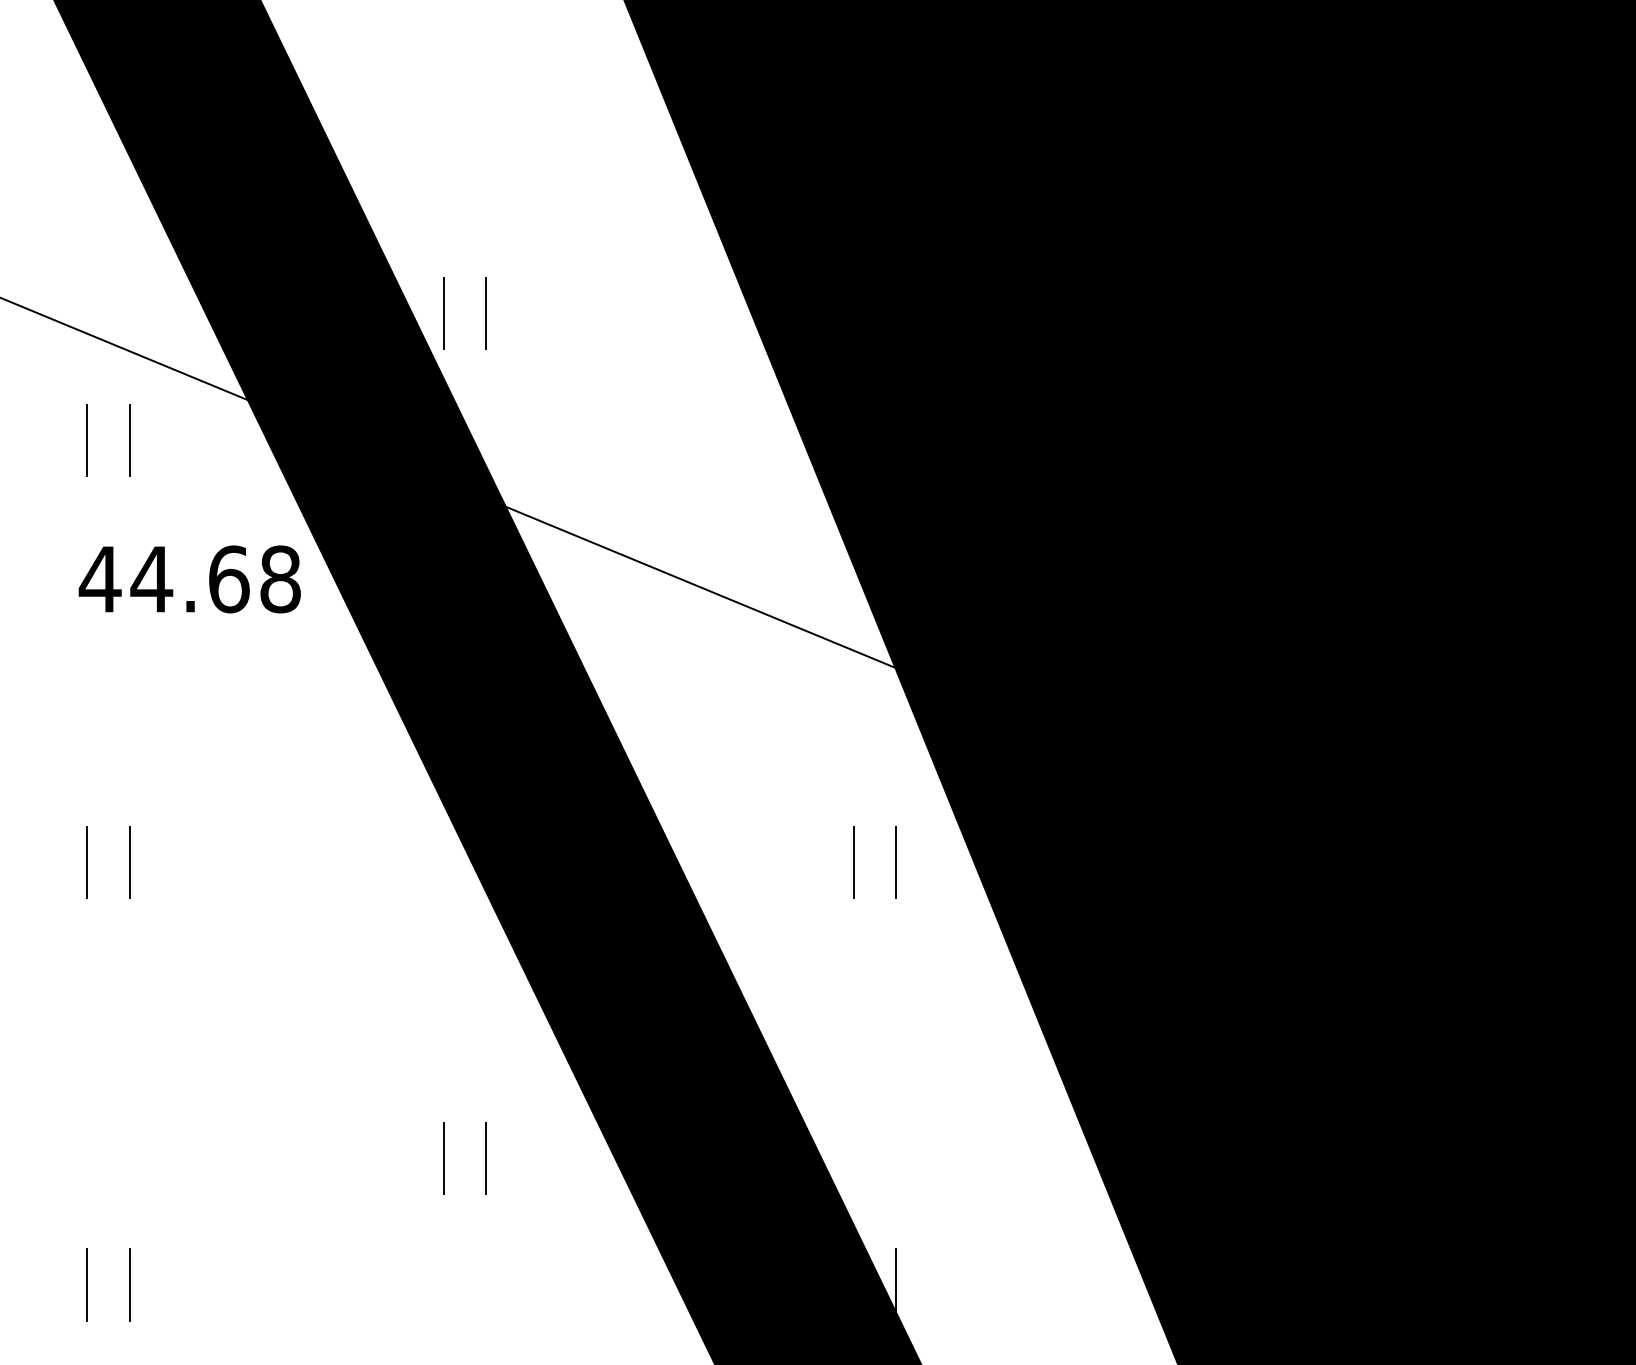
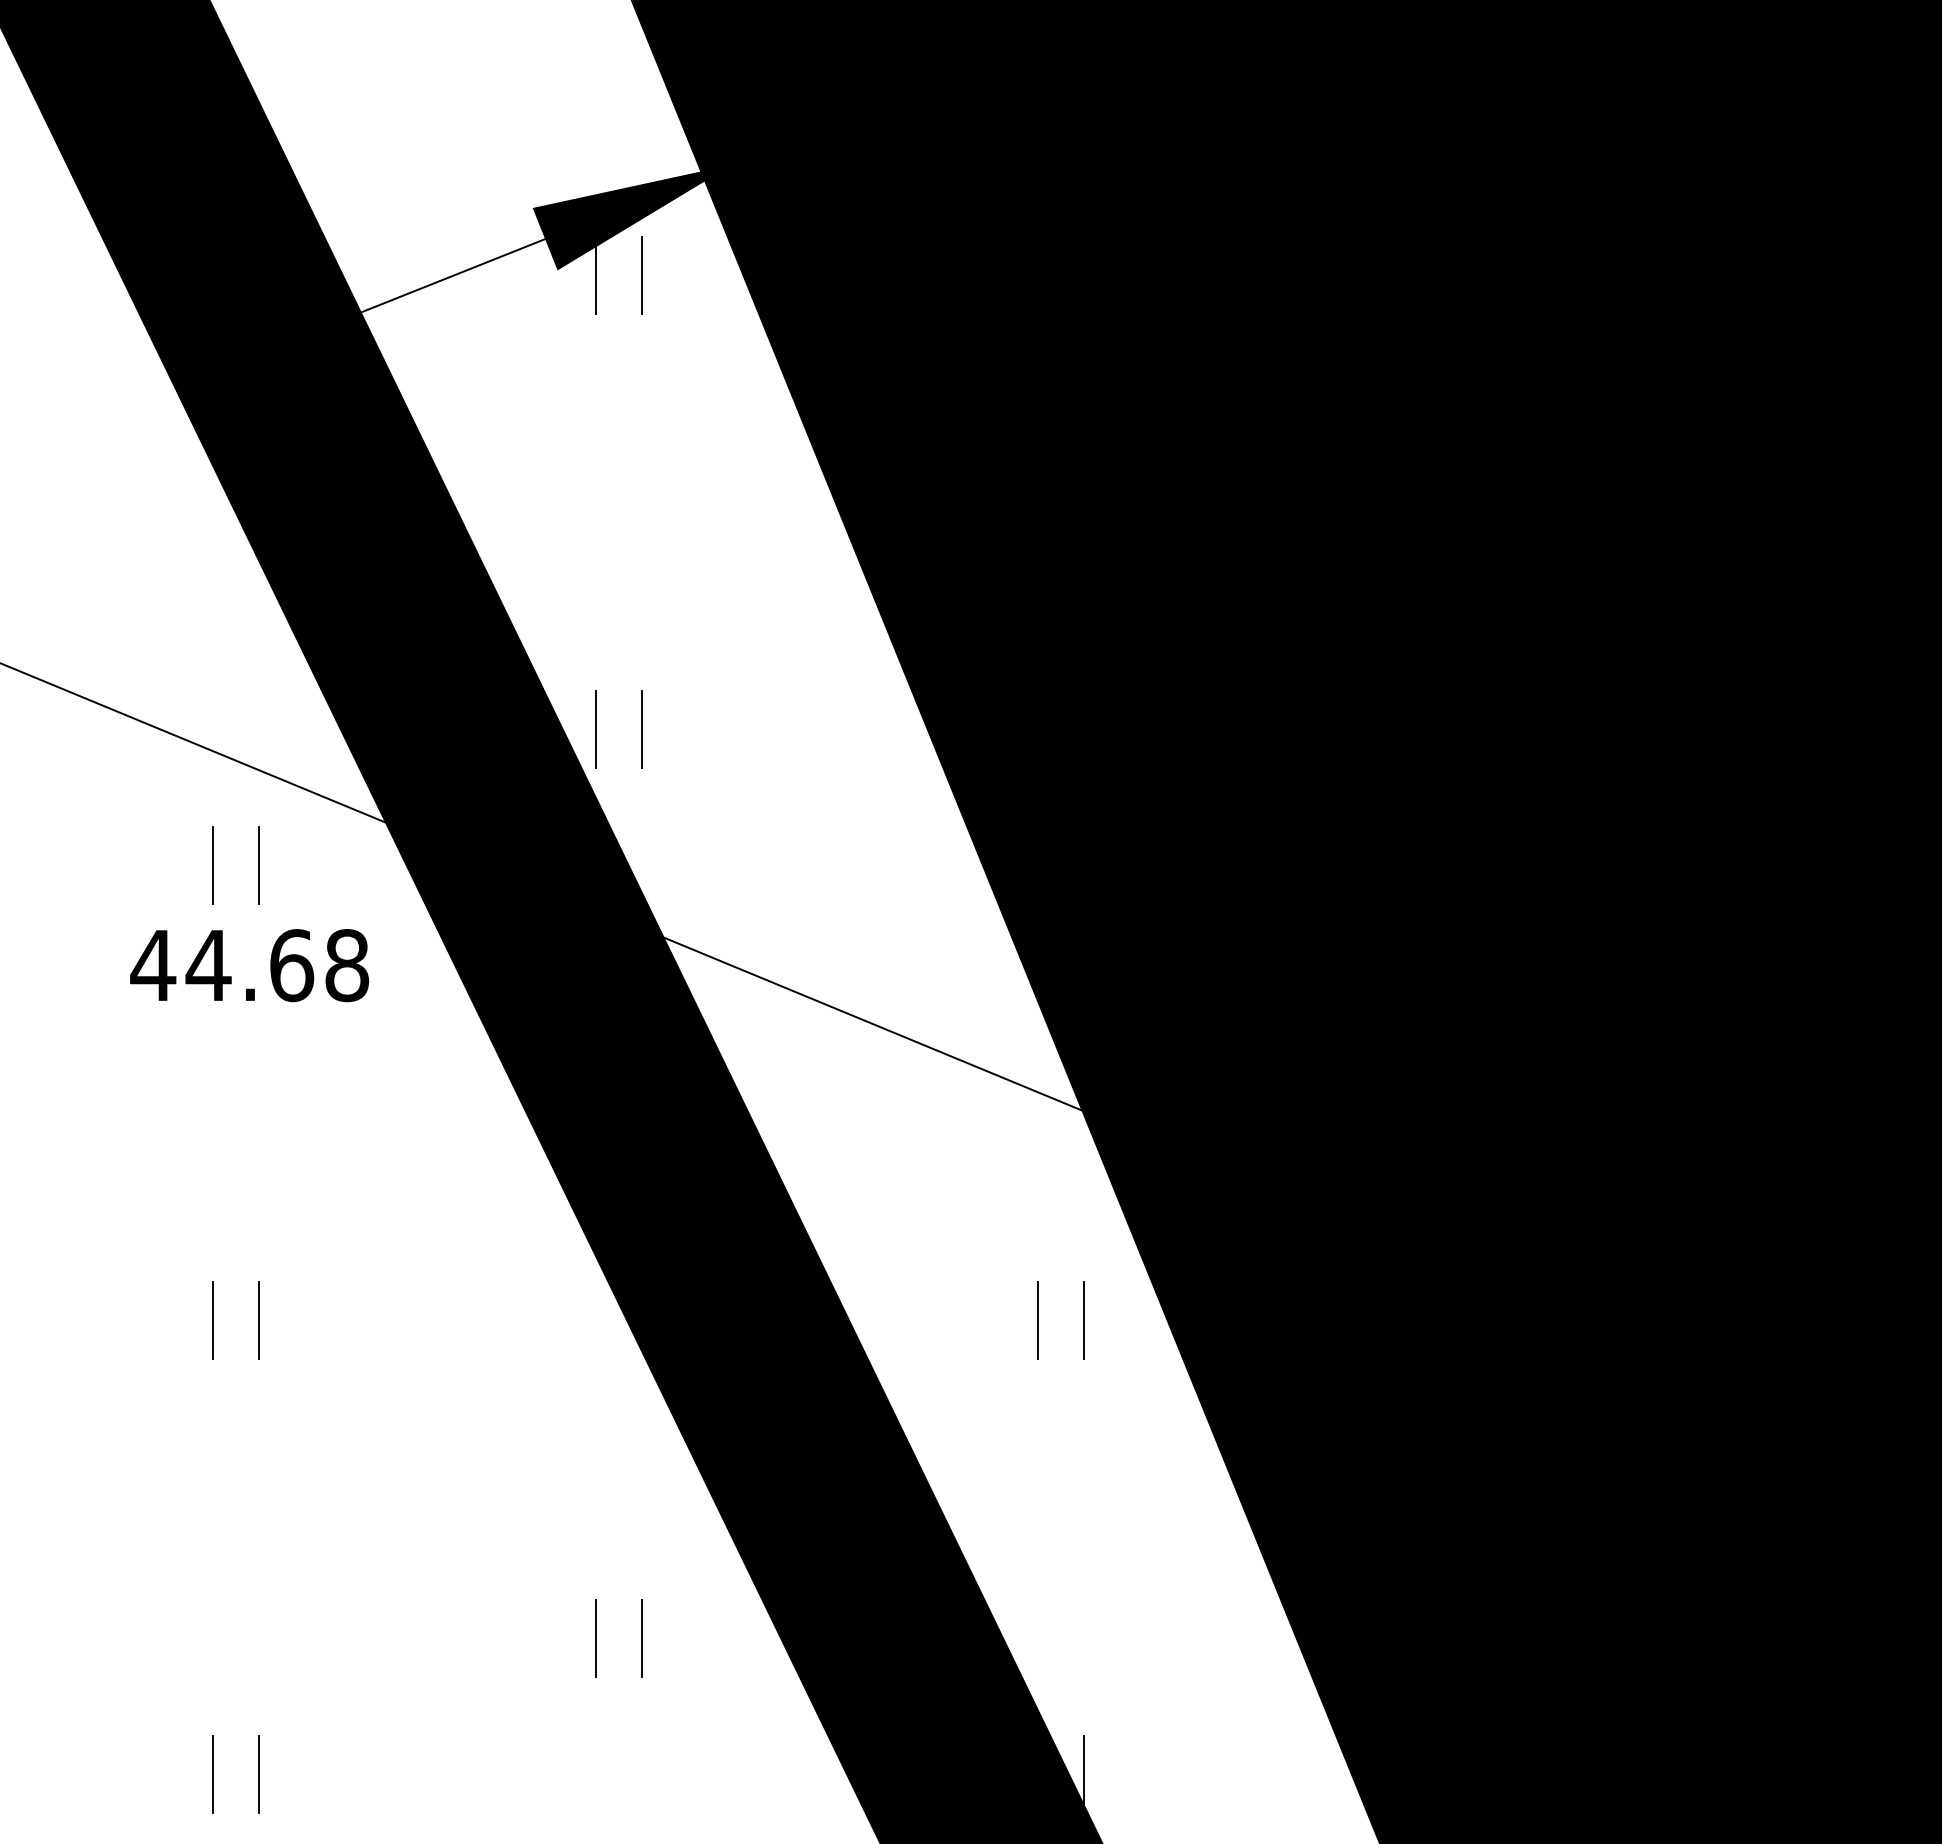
text: (189, 579) -> (249, 965), moved

